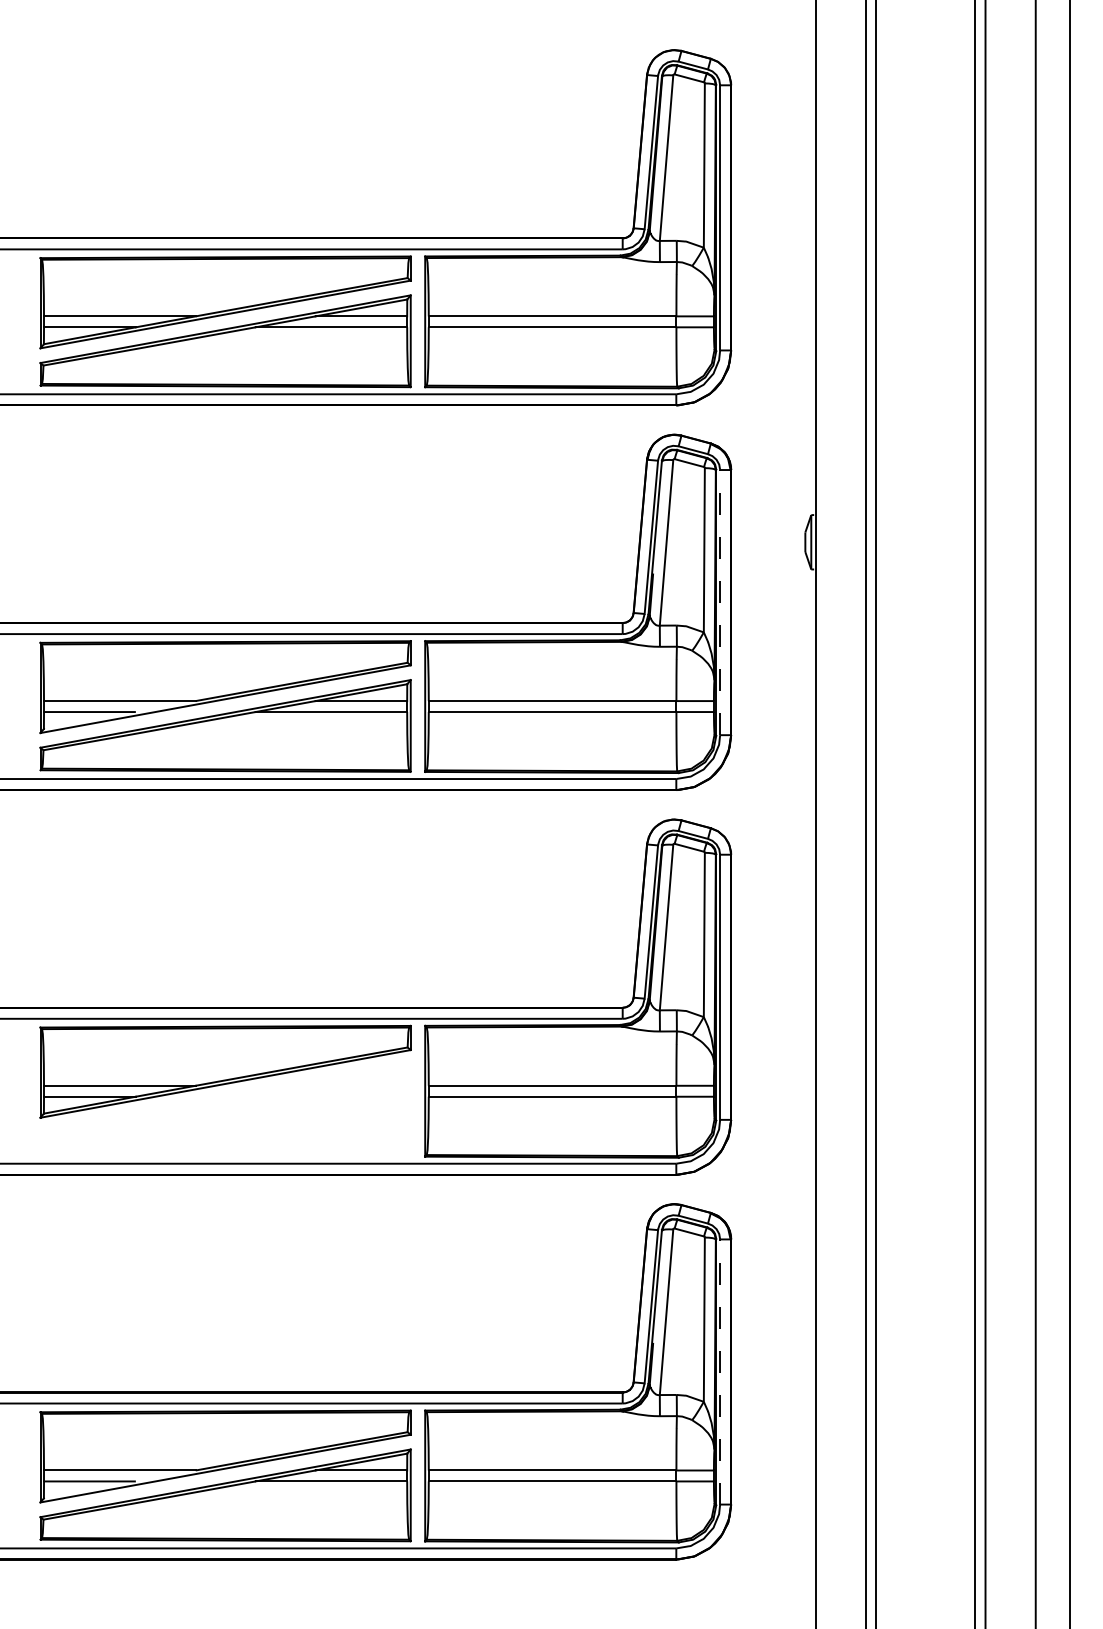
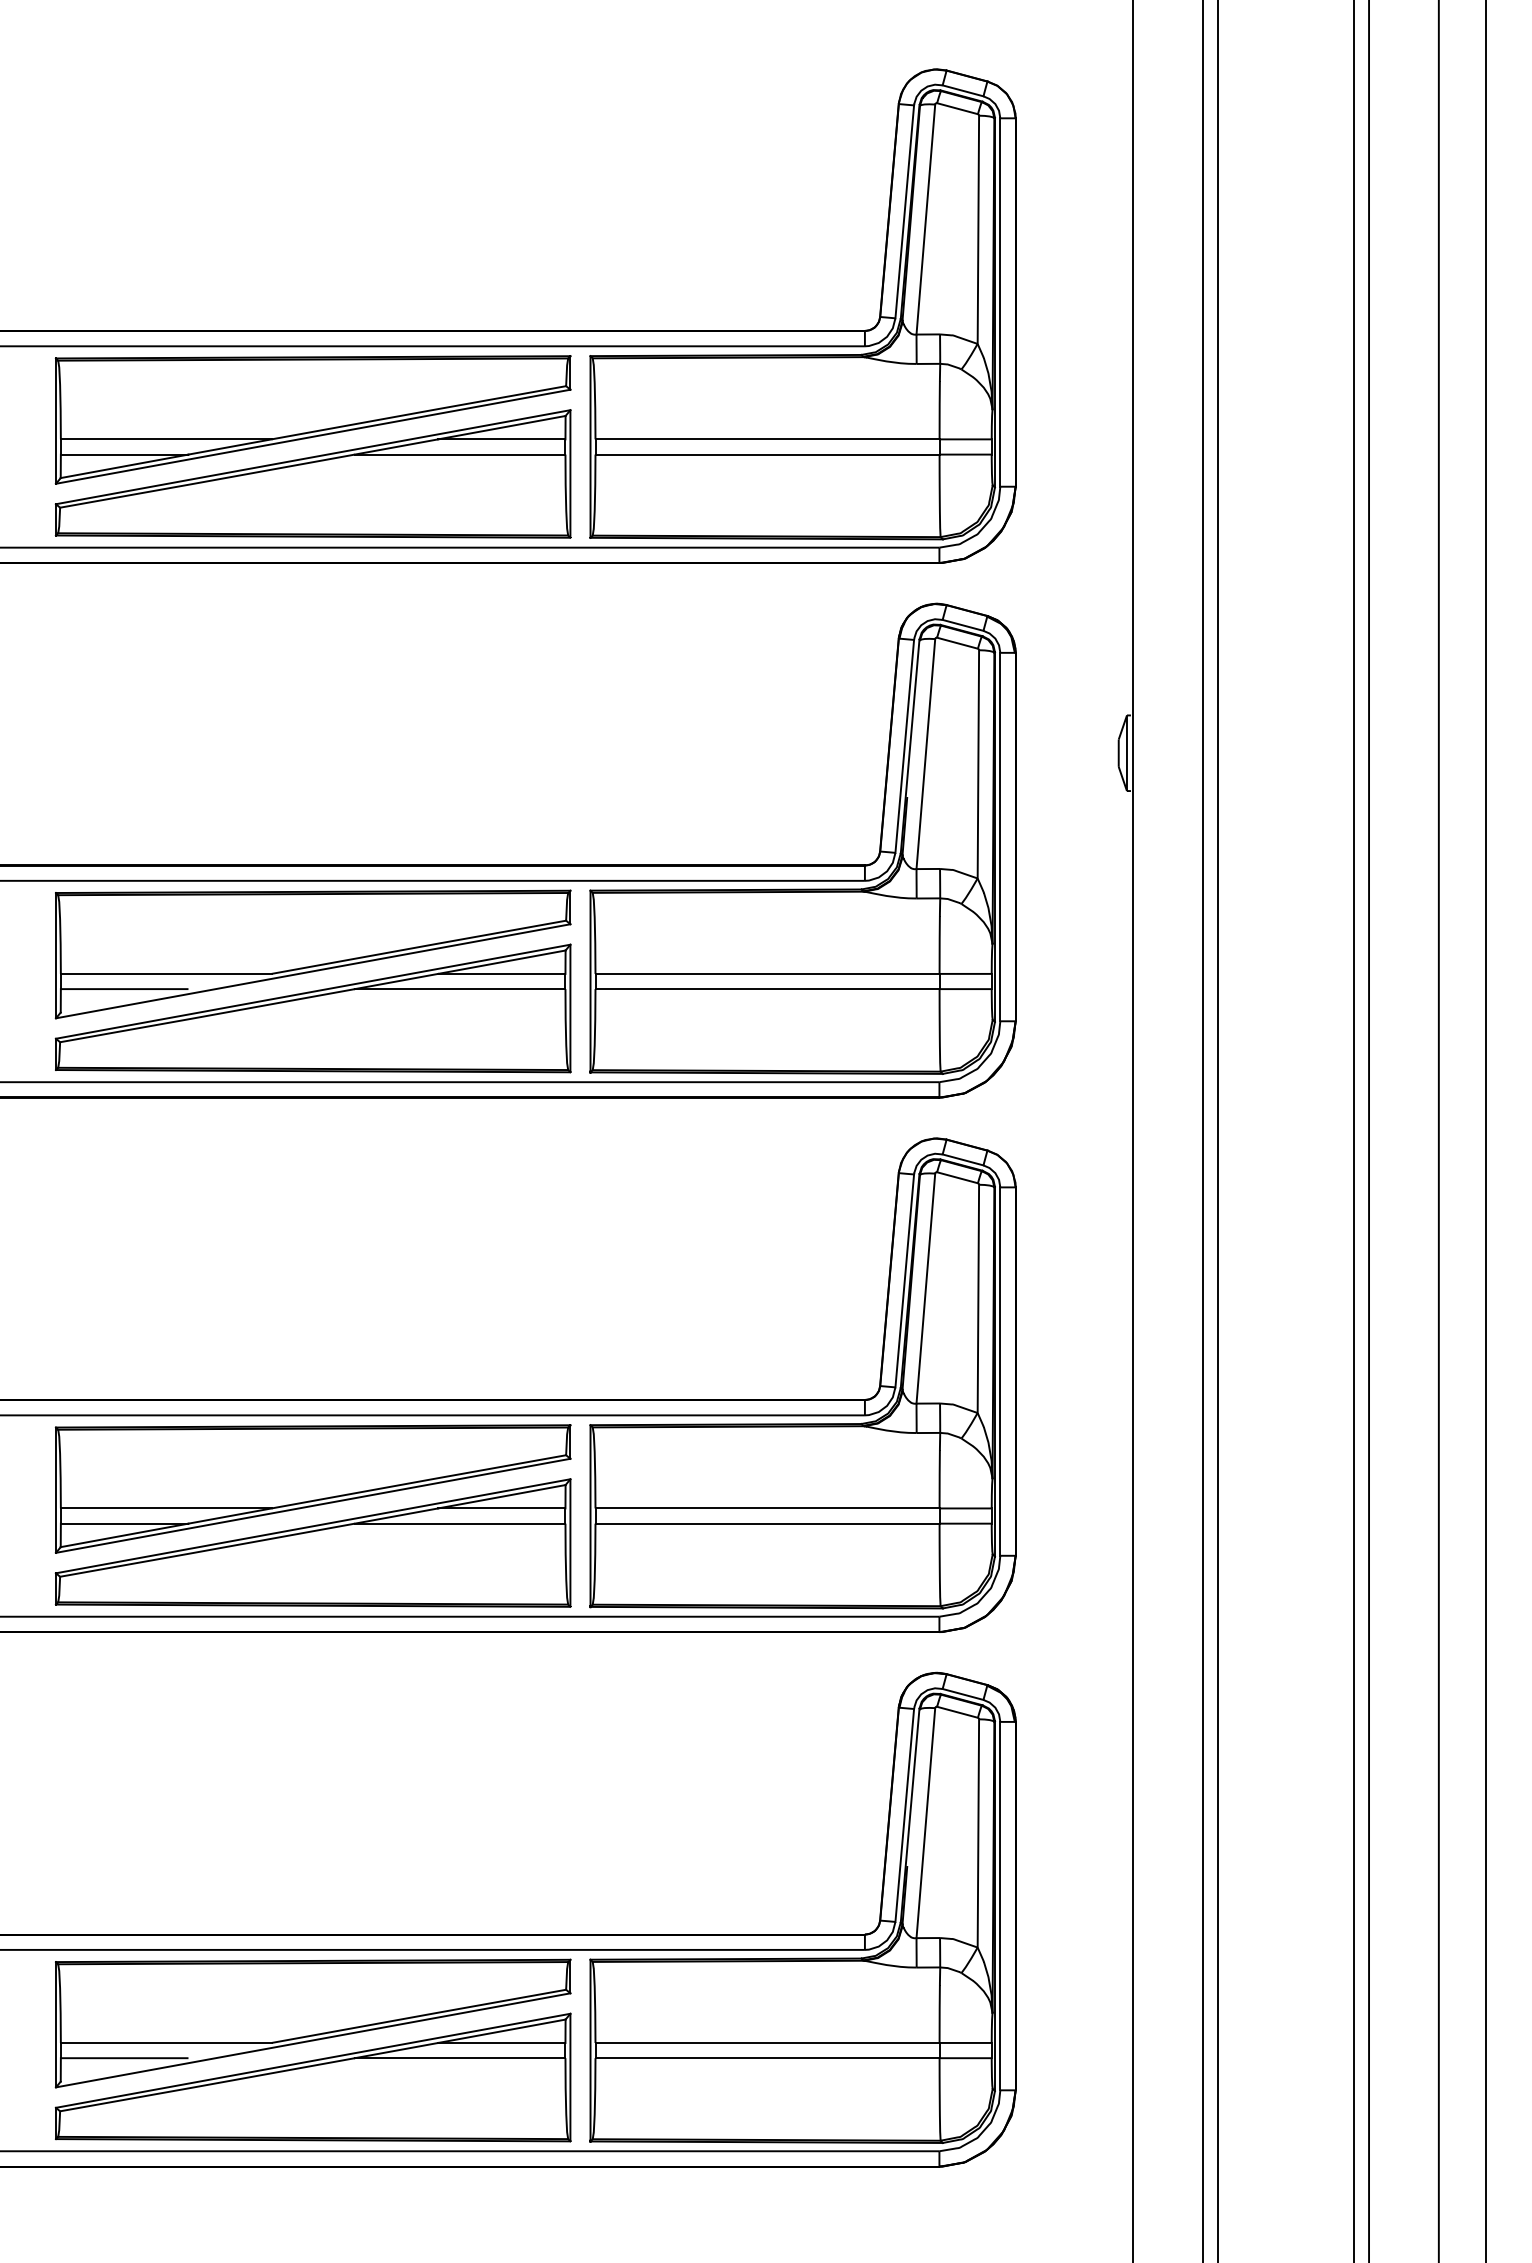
line: (720, 602) -> (1000, 836), dashed -> solid
part: (225, 1110) -> (312, 1542), added
line: (720, 1371) -> (1000, 1905), dashed -> solid

